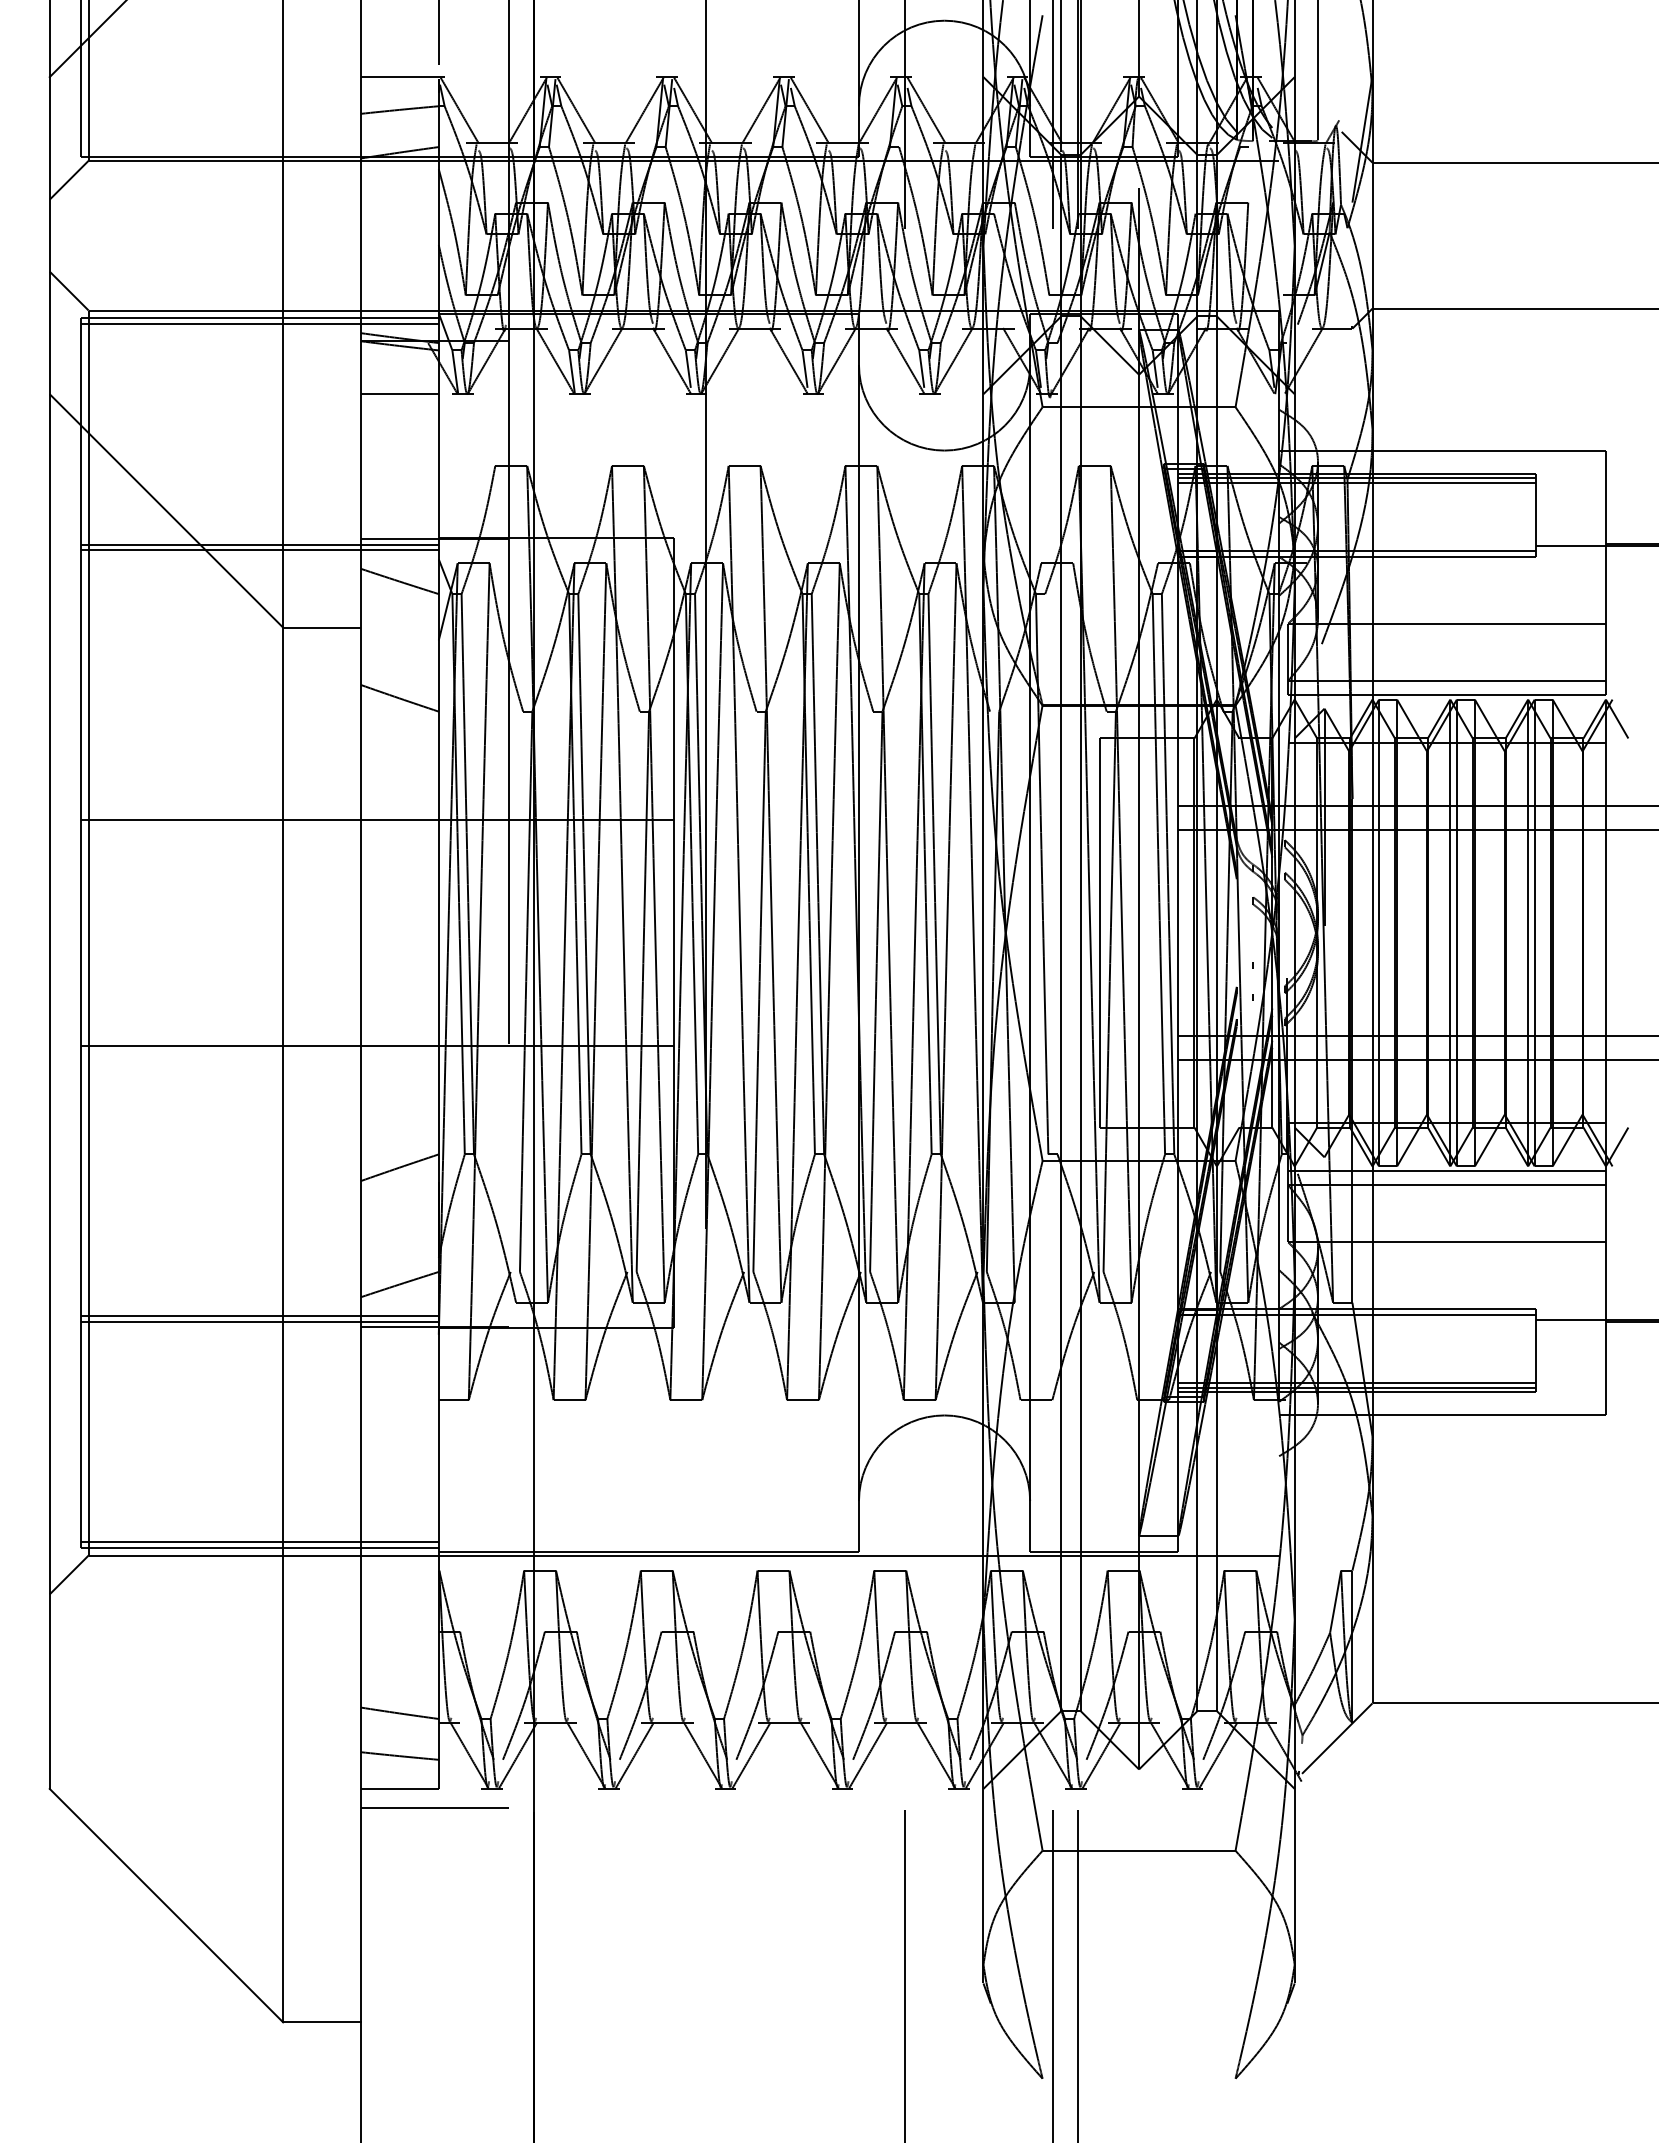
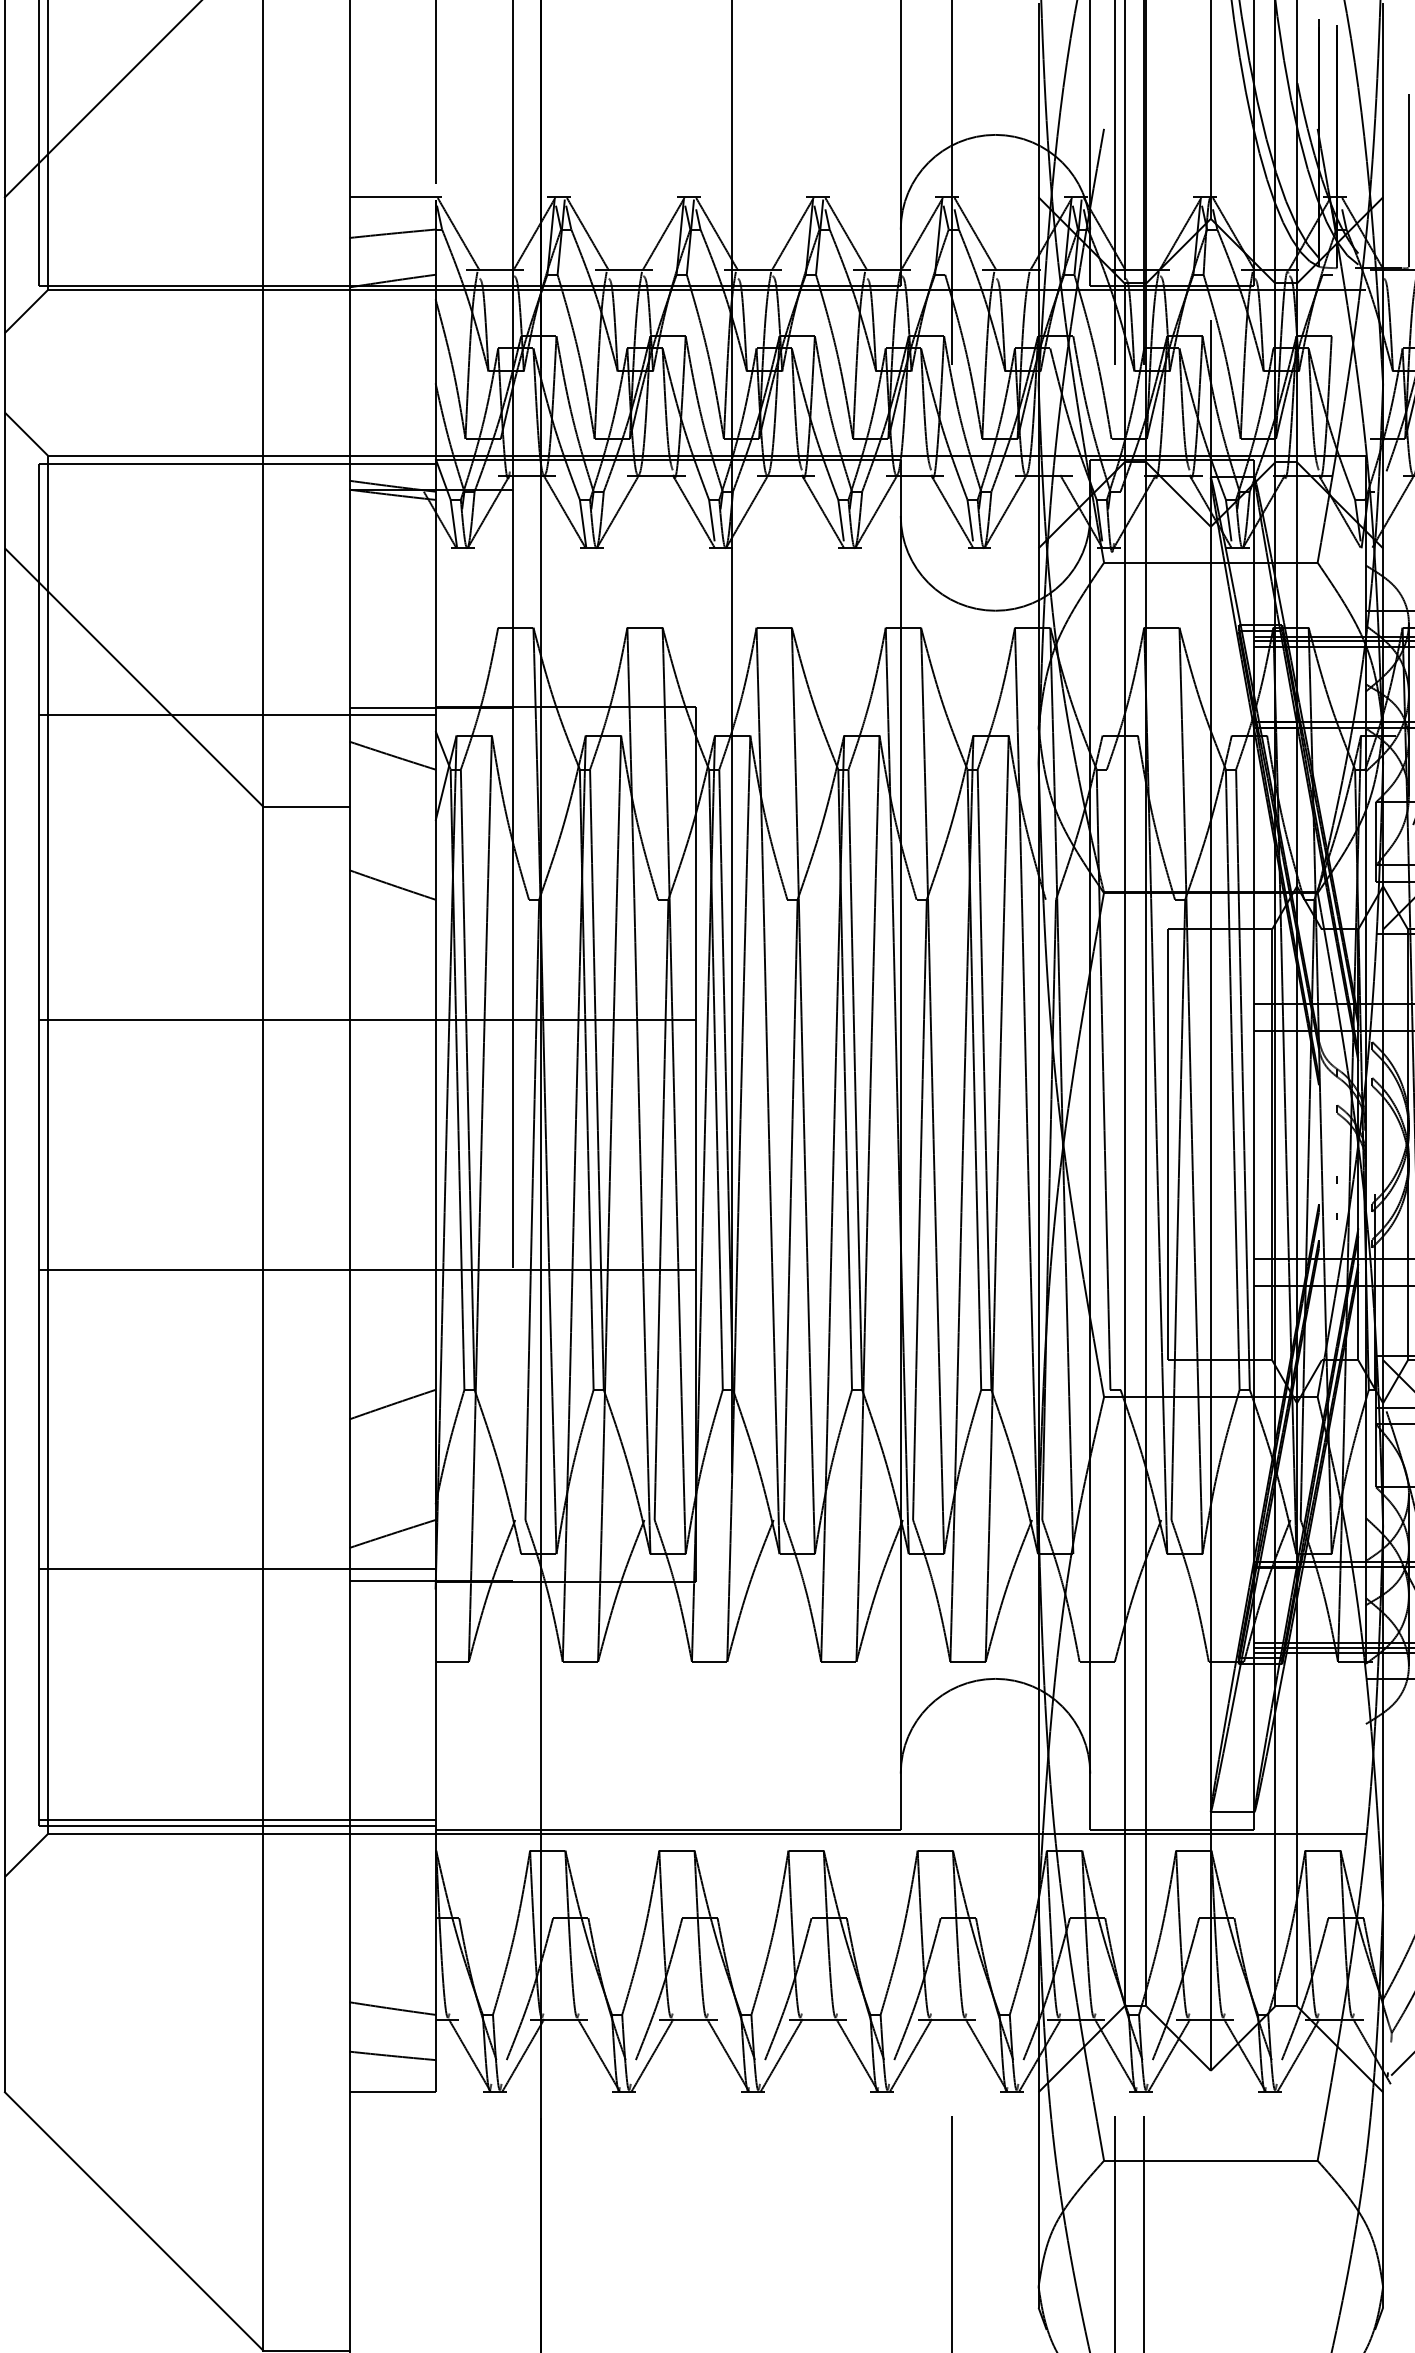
line: (259, 323) -> (237, 470), removed
line: (399, 394) -> (392, 548), removed
line: (259, 550) -> (237, 721), removed
line: (259, 1321) -> (237, 1574), removed
line: (434, 1807) -> (430, 2112), removed

